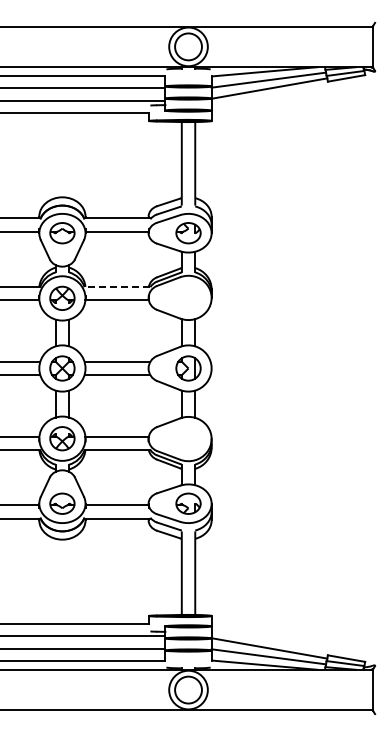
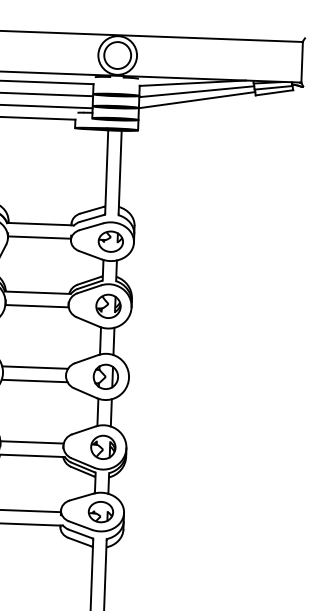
line: (117, 286) -> (37, 292), dashed -> solid
part: (188, 297) -> (108, 305), added
part: (188, 438) -> (103, 446), added

